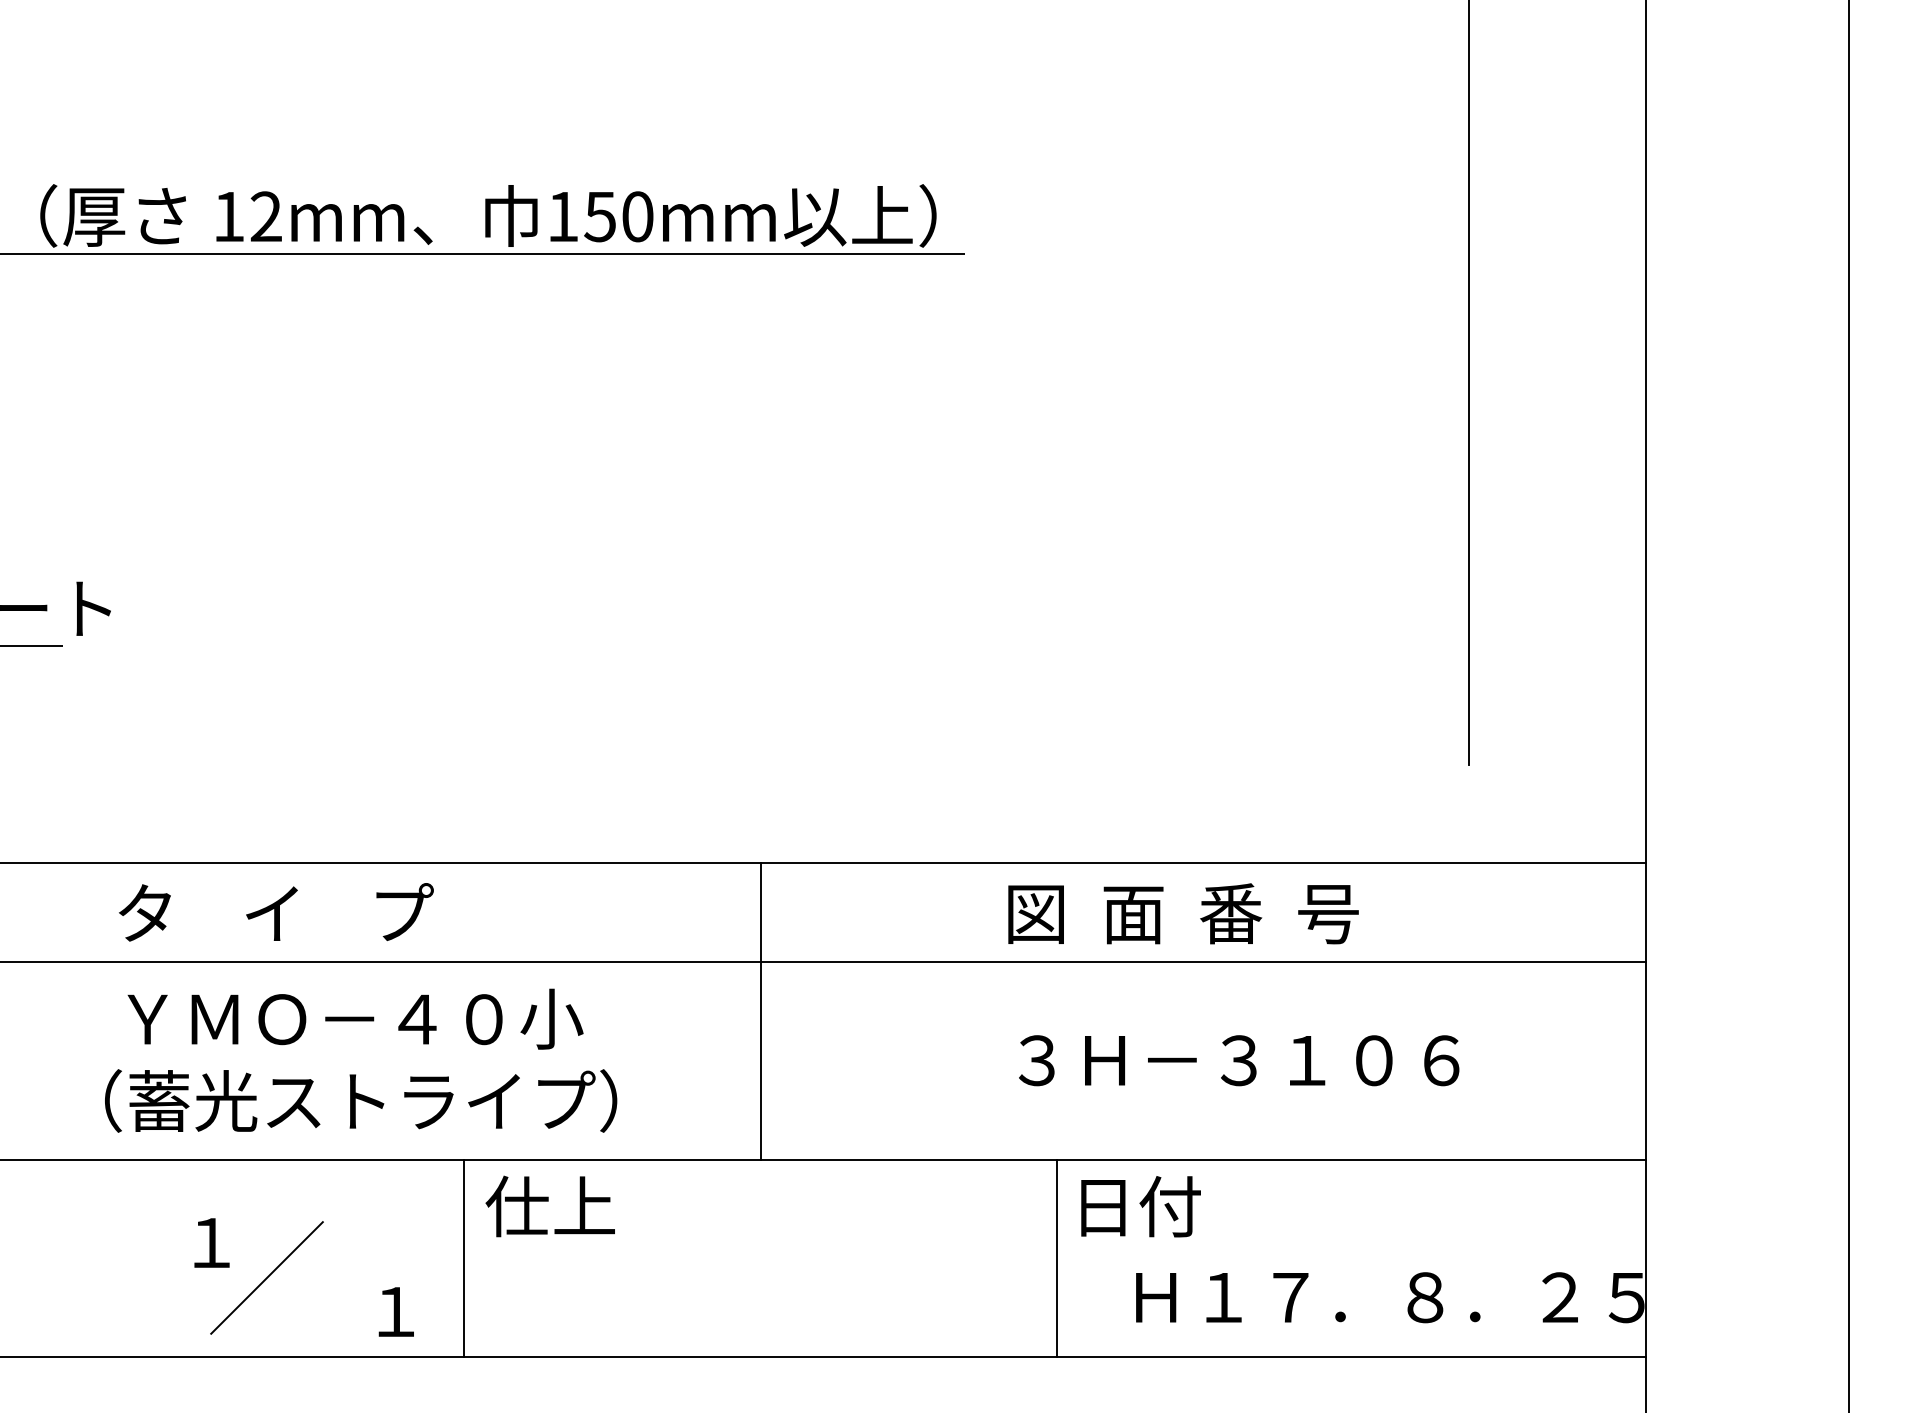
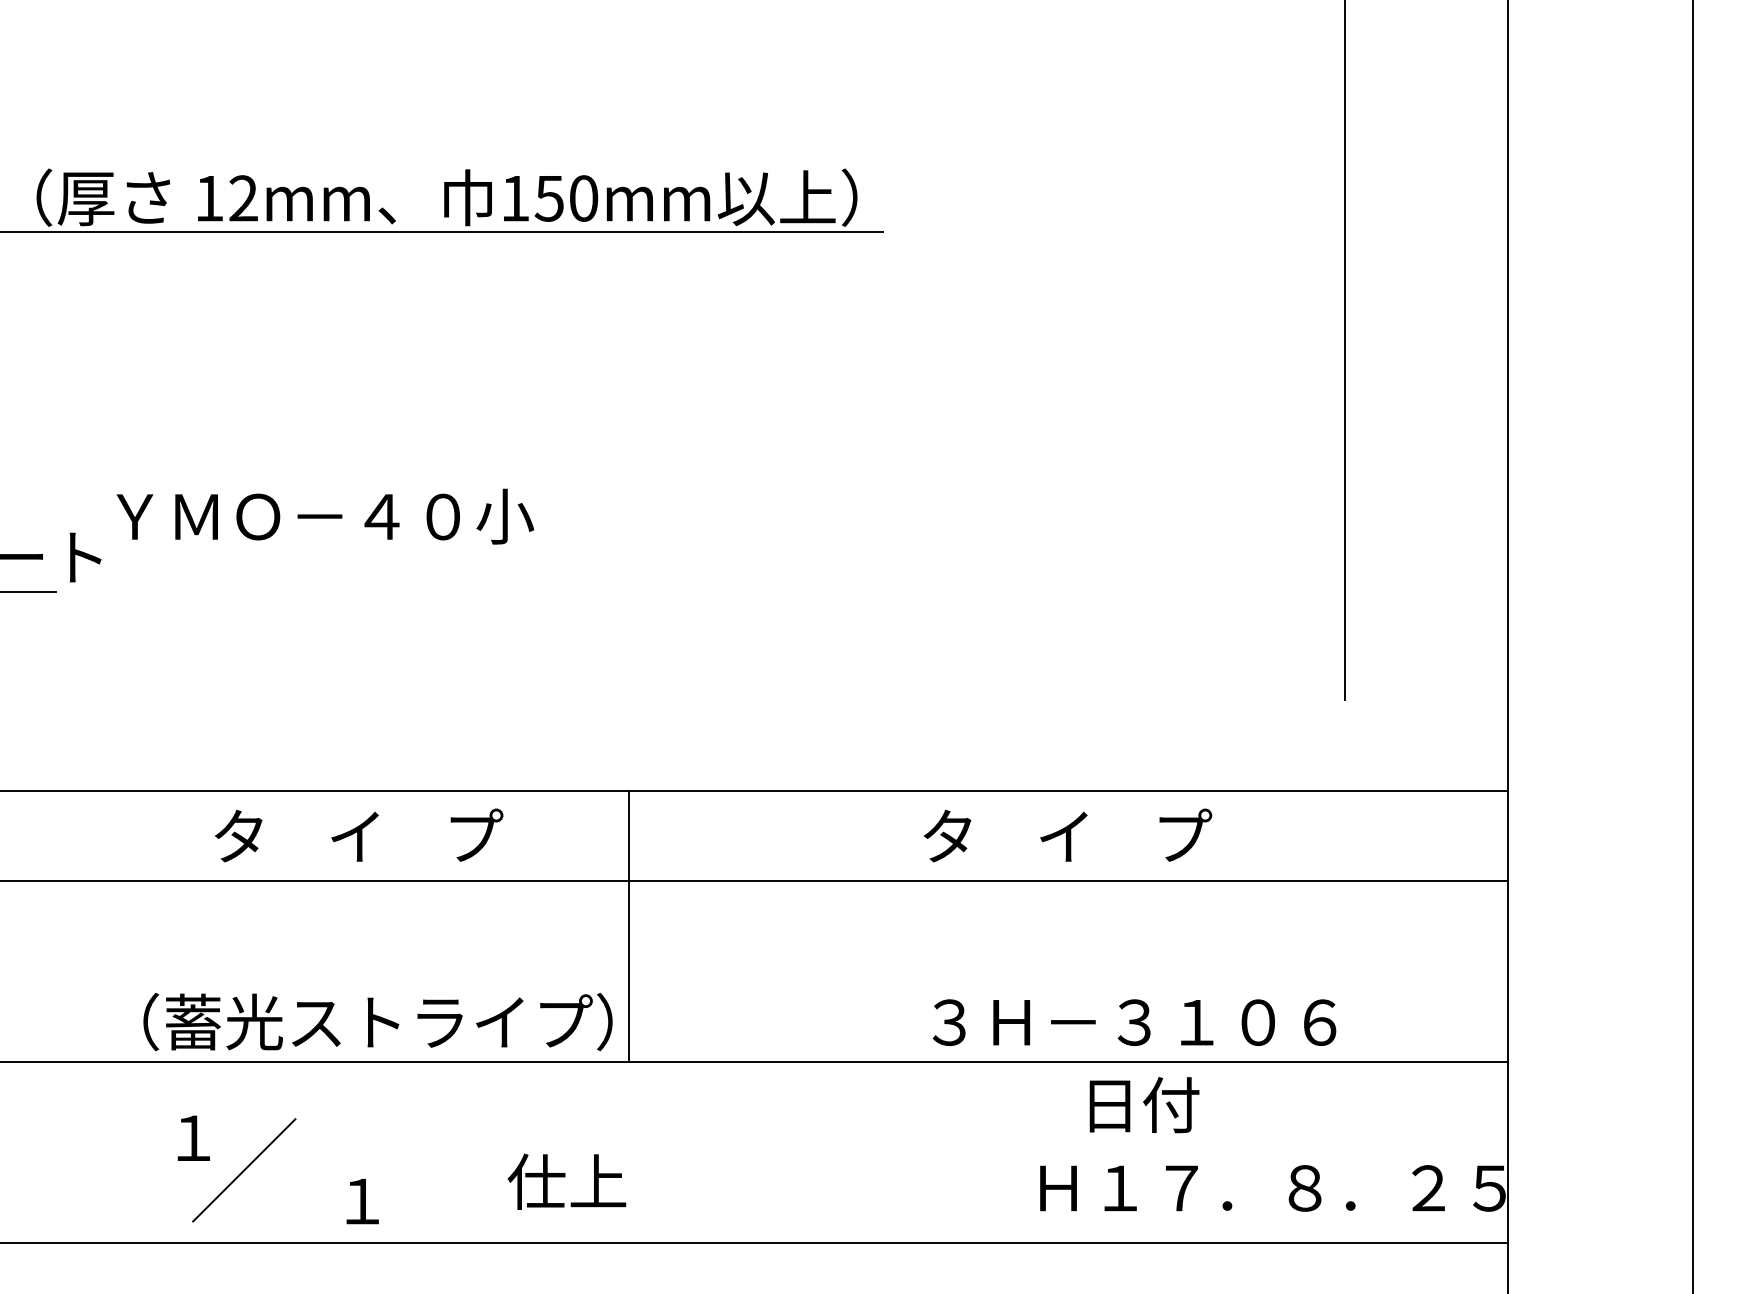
text: (276, 912) -> (359, 835), moved
text: (1183, 913) -> (1083, 836), 図  面  番  号 -> タ    イ    プ
line: (760, 1011) -> (629, 926), moved
text: (355, 1018) -> (325, 516), moved
text: (1239, 1060) -> (1134, 1022), moved
text: (361, 1100) -> (378, 1021), moved
text: (549, 1206) -> (566, 1181), moved
text: (1140, 1206) -> (1144, 1104), moved
line: (464, 1257) -> (425, 1151), removed
line: (1056, 1257) -> (967, 1151), removed

